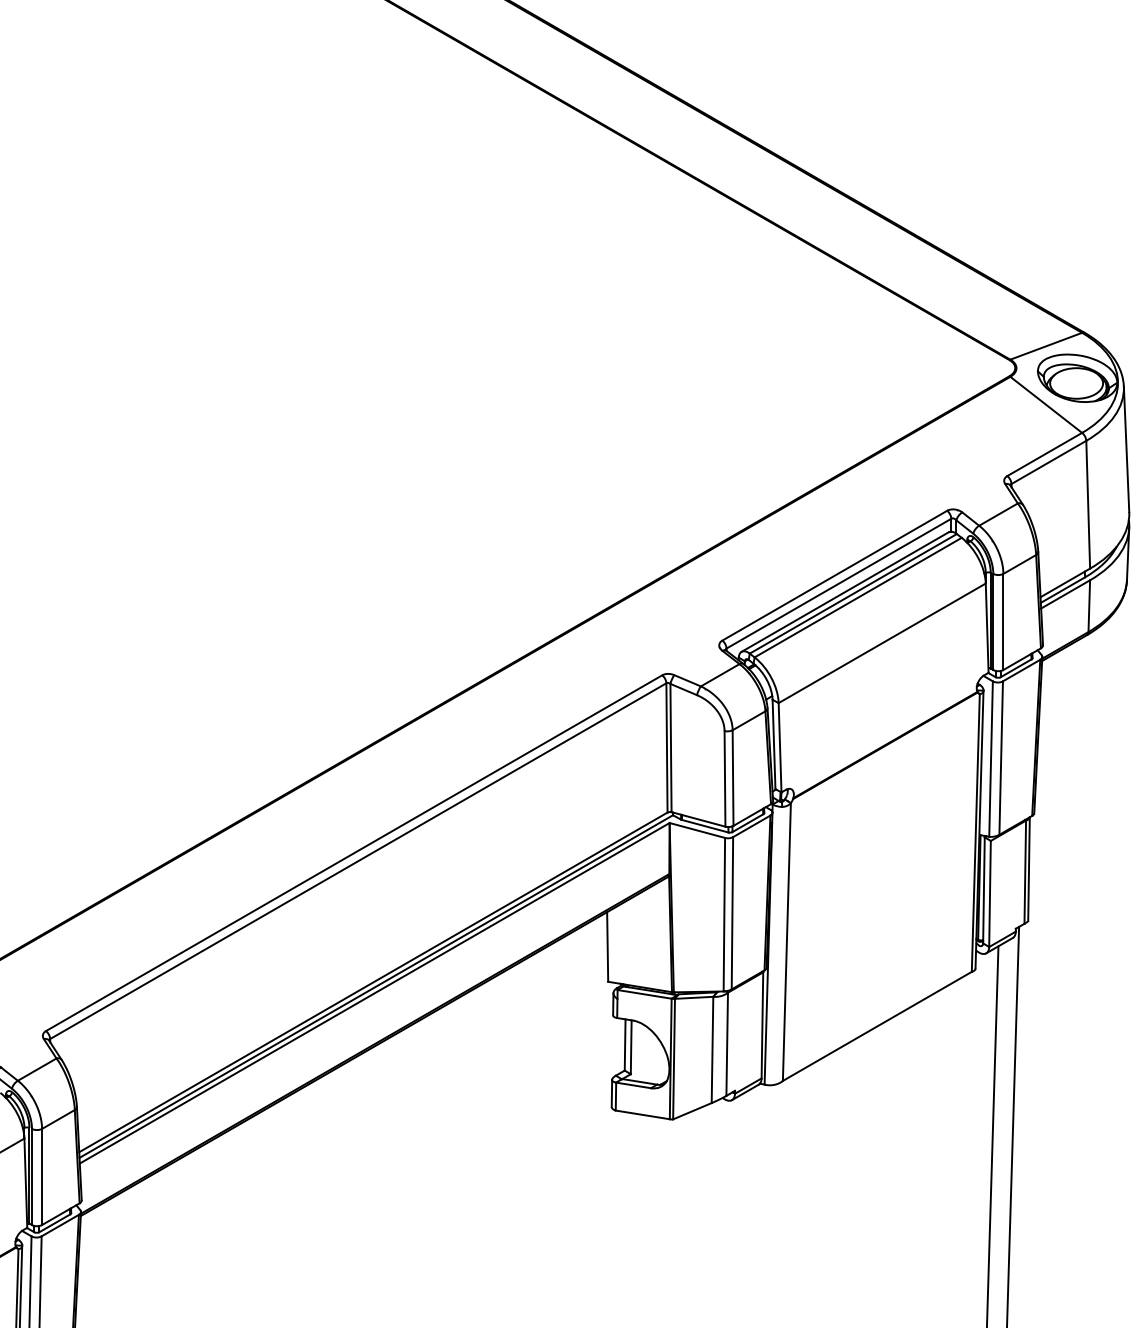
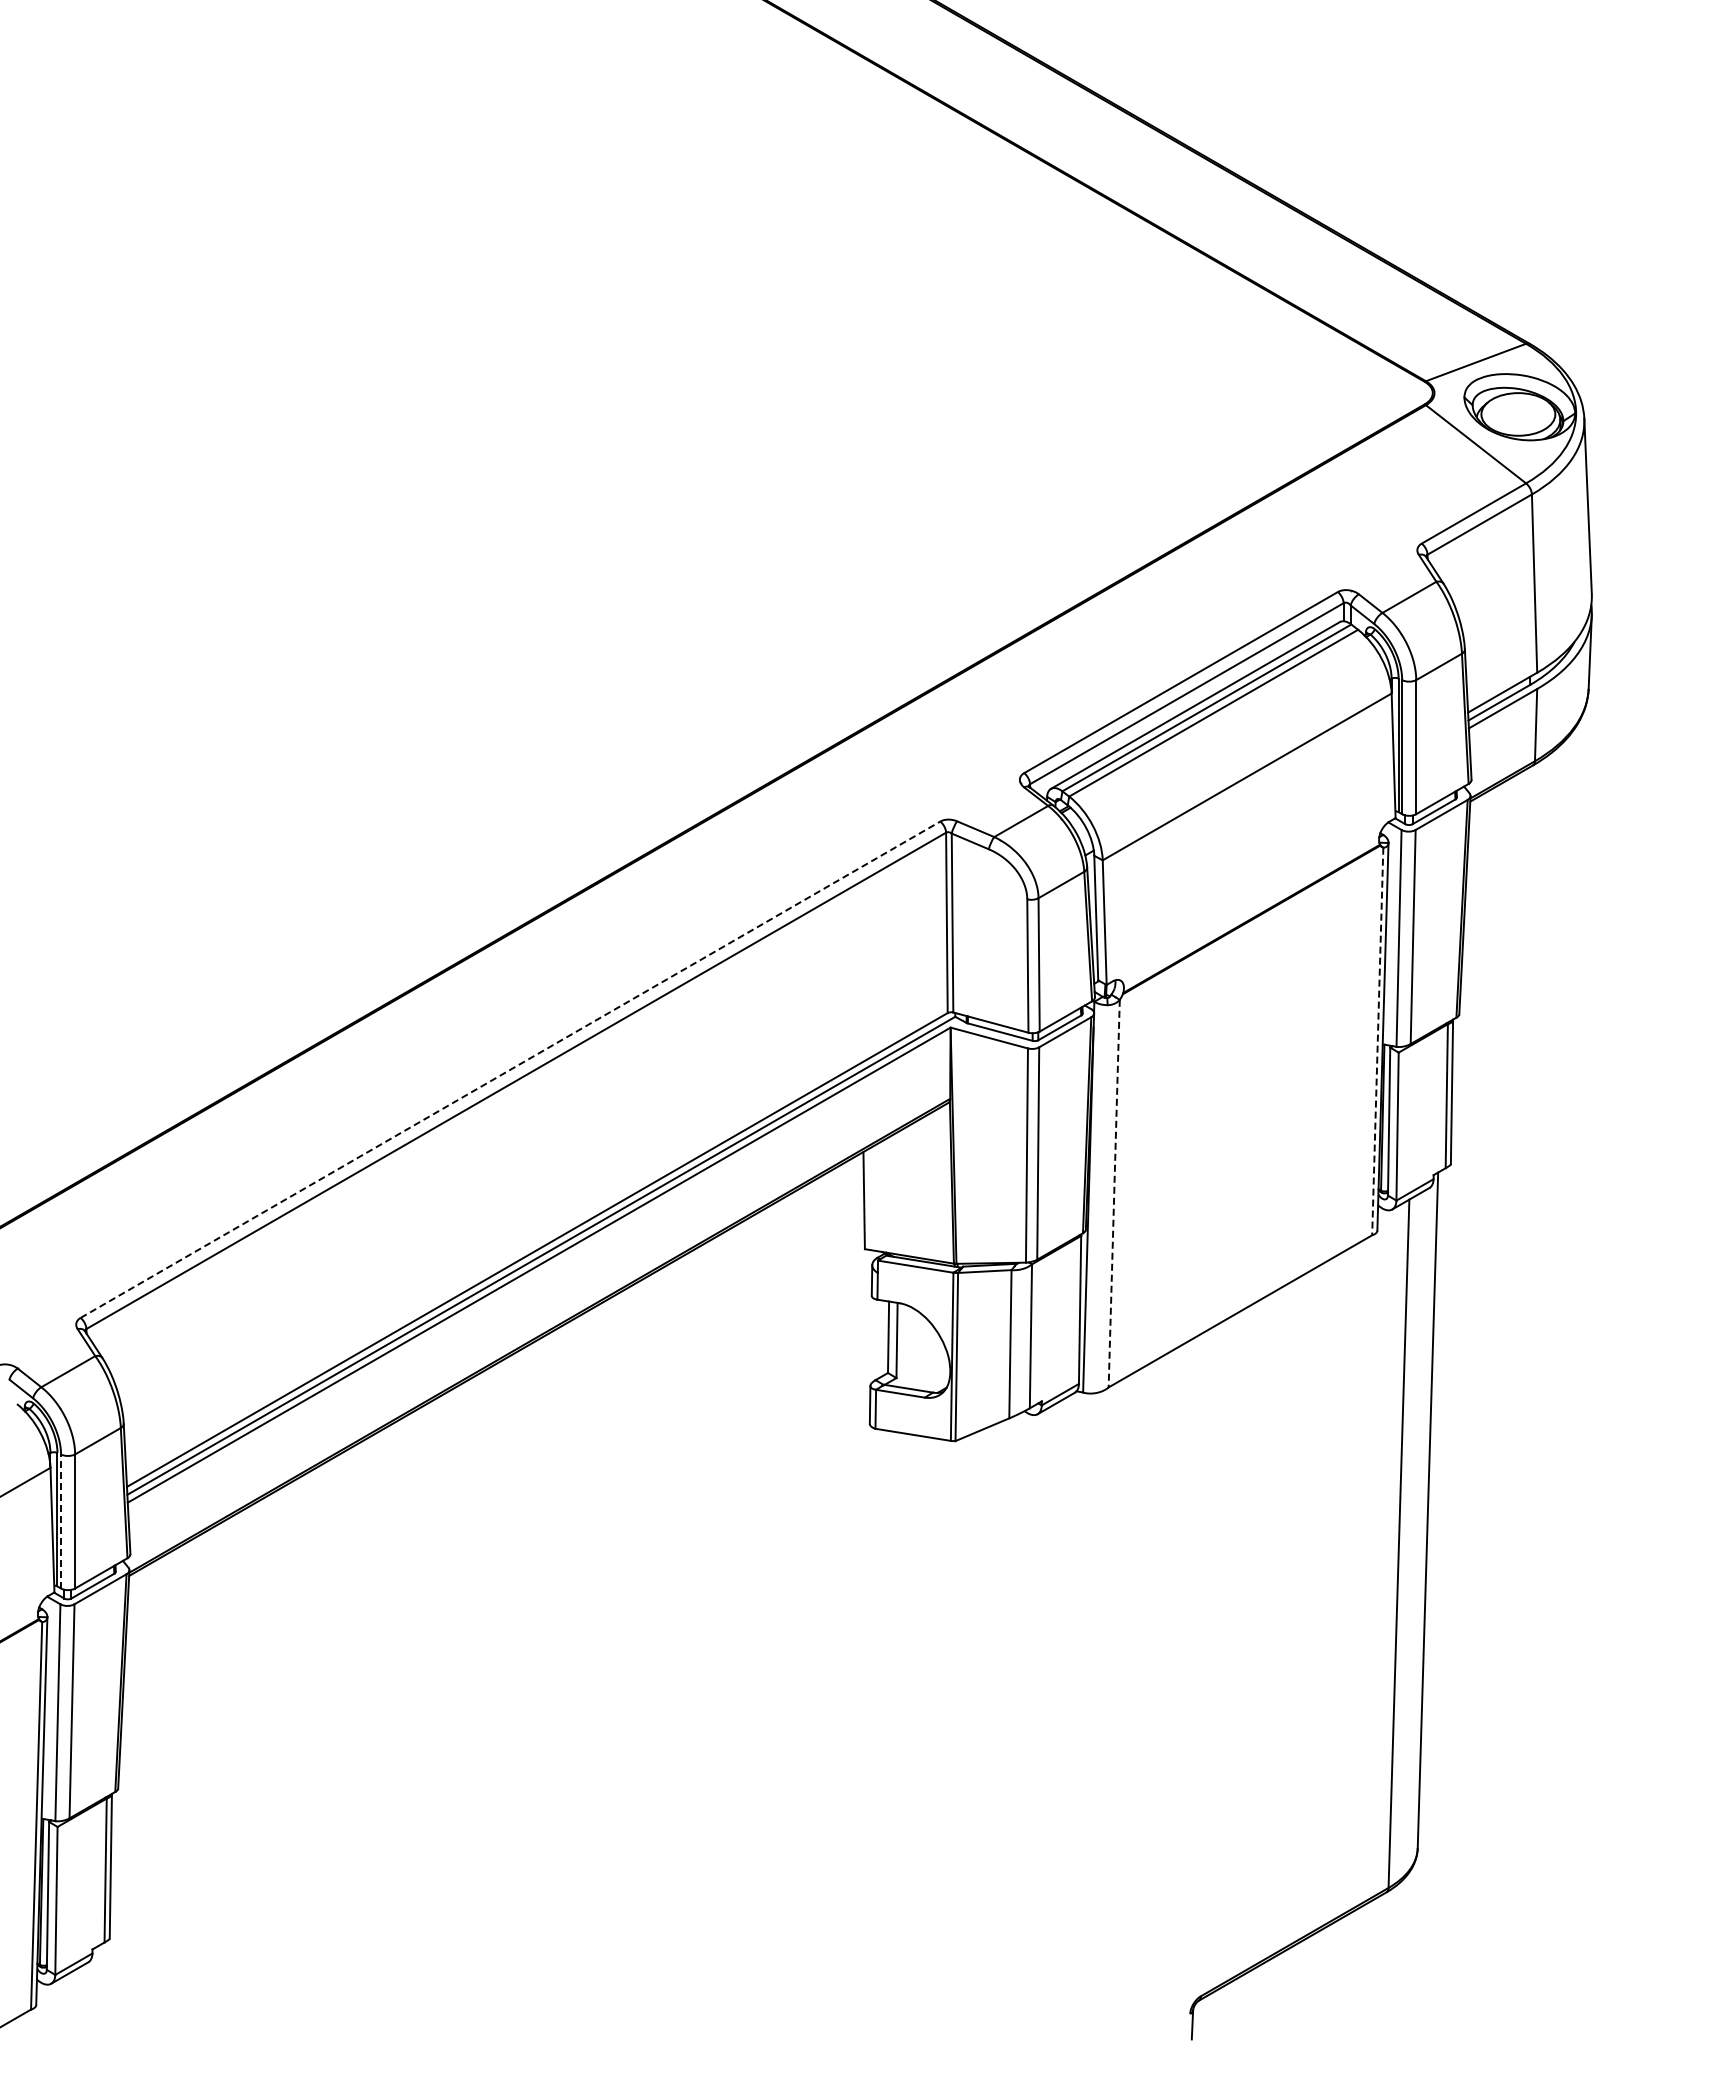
line: (975, 832) -> (1377, 1041), solid -> dashed
line: (354, 853) -> (510, 1069), solid -> dashed
line: (787, 941) -> (1114, 1193), solid -> dashed
line: (32, 1176) -> (61, 1520), solid -> dashed

